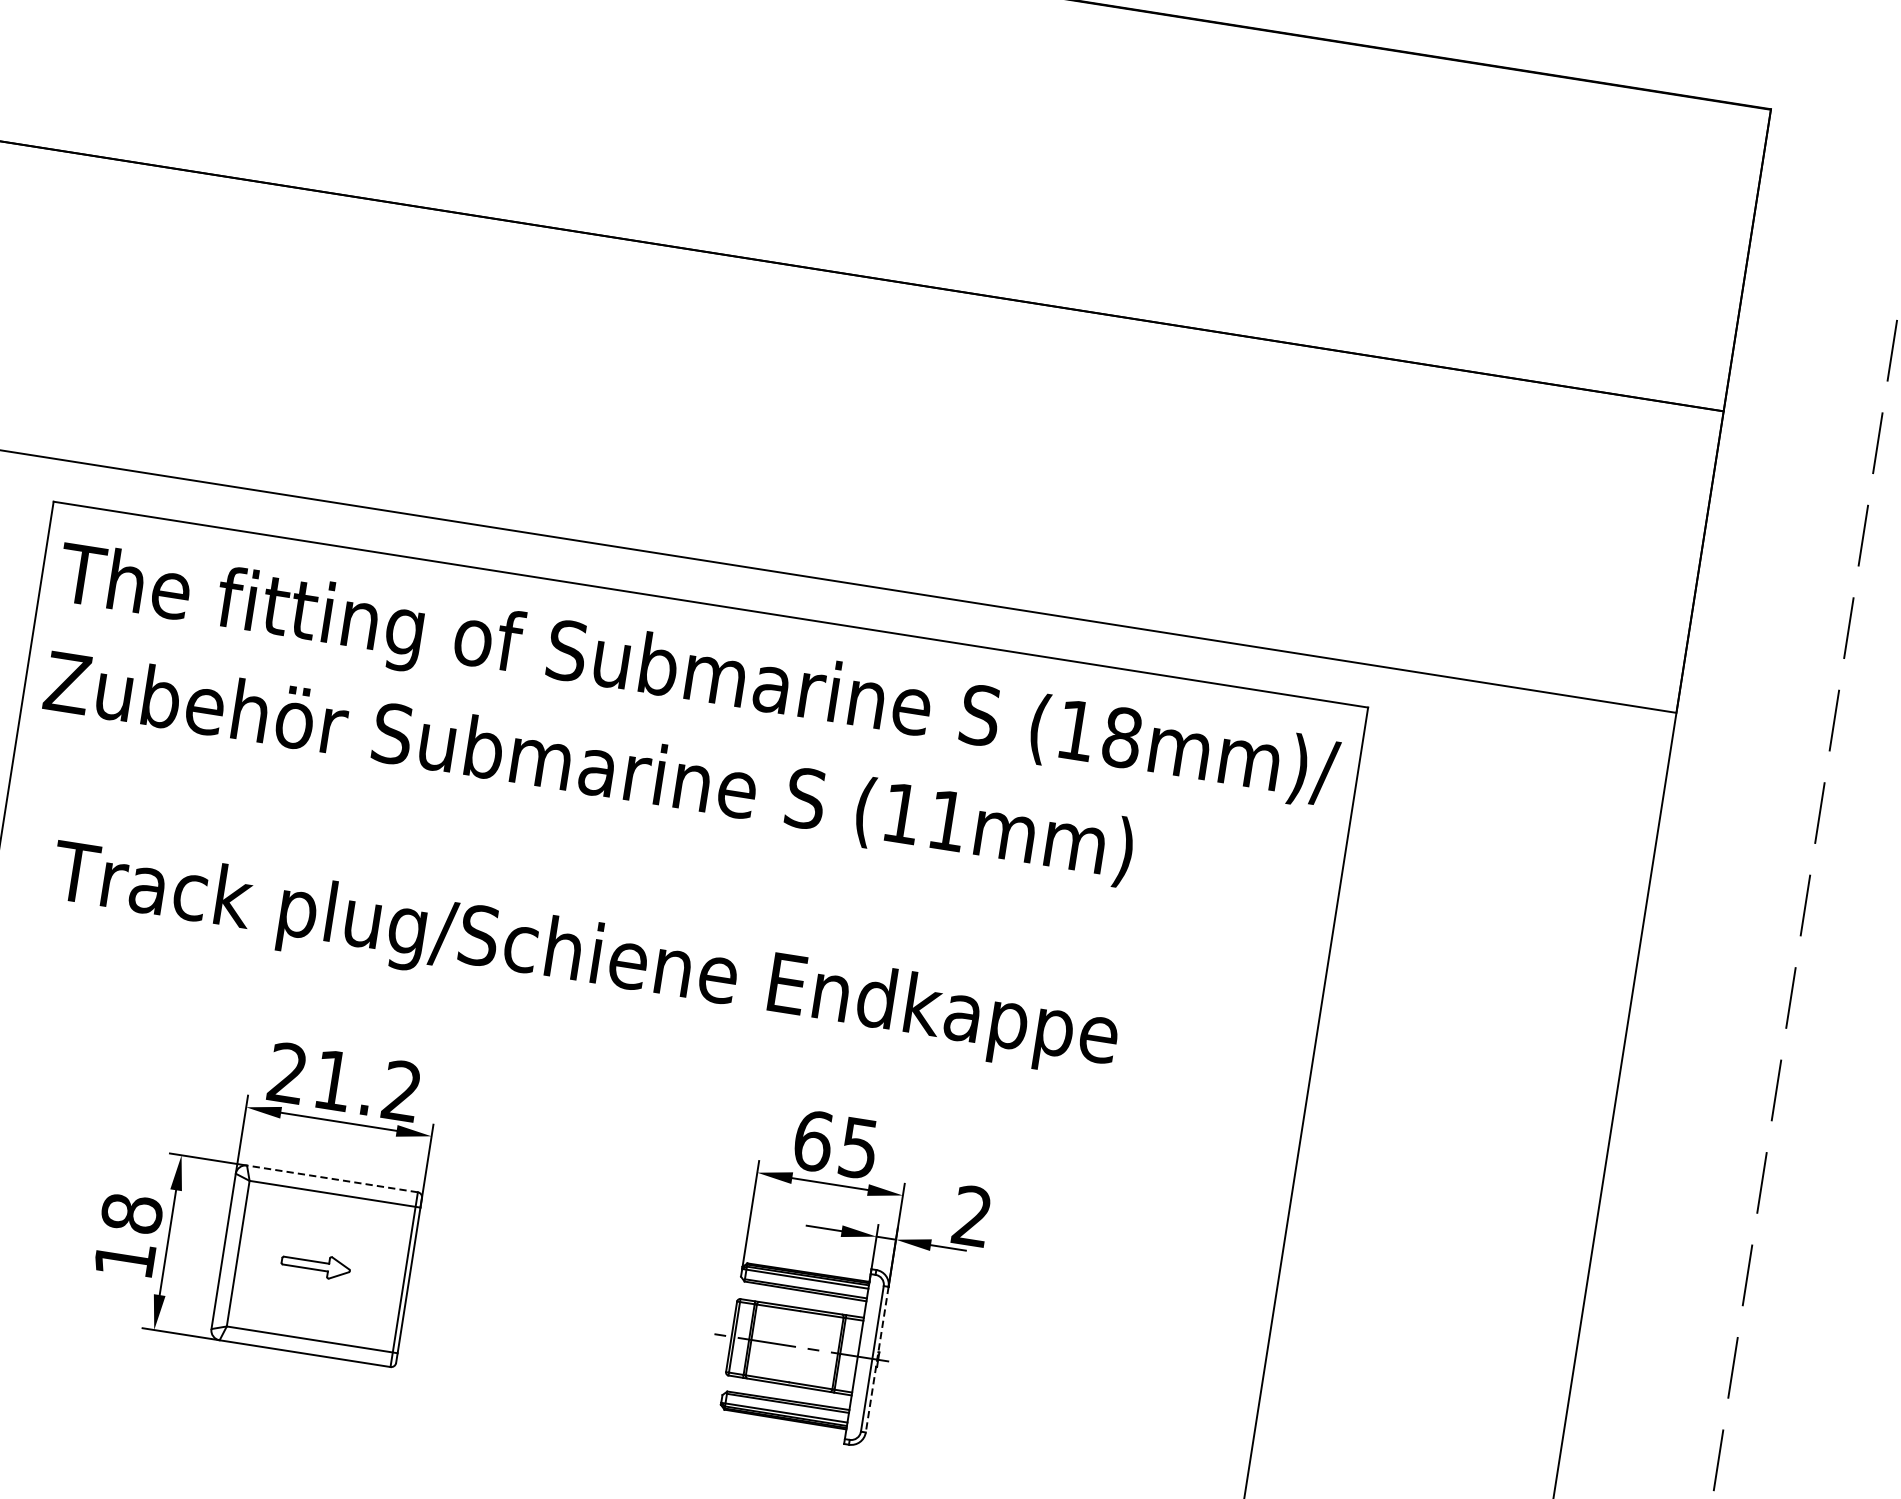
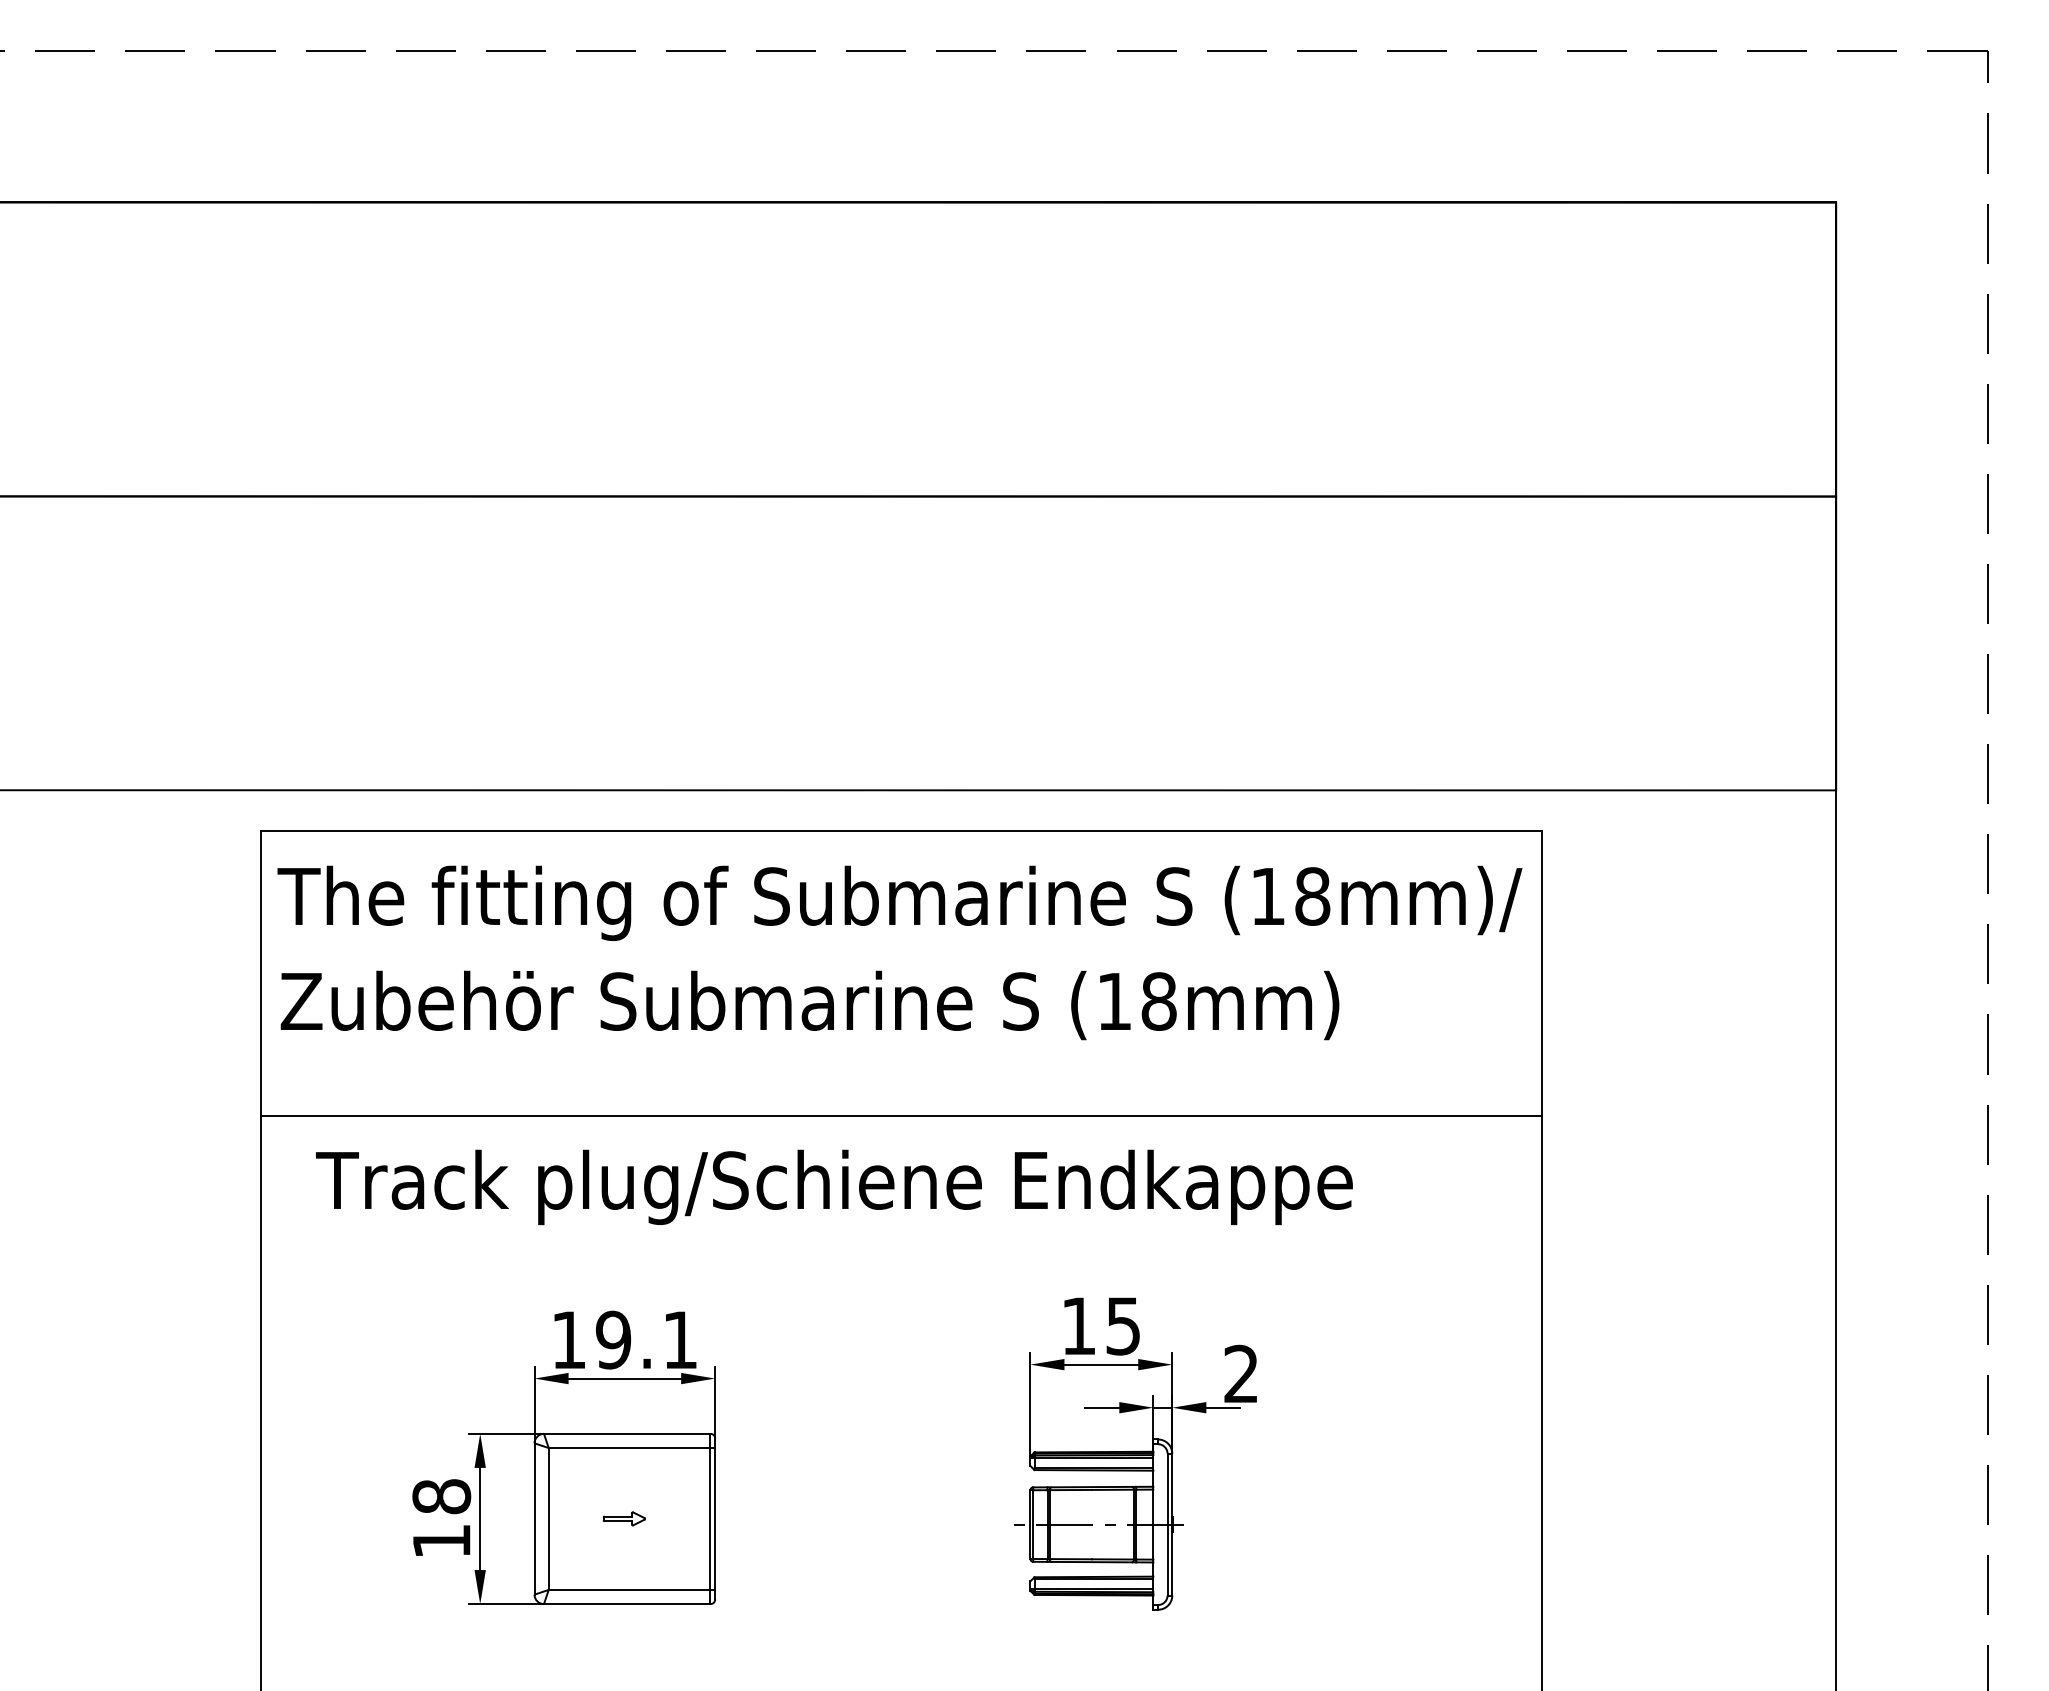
text: (947, 820) -> (1158, 1001), (11mm) -> (18mm)
line: (665, 896) -> (901, 1115), added
text: (344, 1081) -> (624, 1339), 21.2 -> 19.1
text: (812, 1140) -> (1078, 1325), 65 -> 15
line: (331, 1178) -> (626, 1433), dashed -> solid
part: (315, 1265) -> (623, 1518), size x0.62
line: (877, 1359) -> (1172, 1524), dashed -> solid

